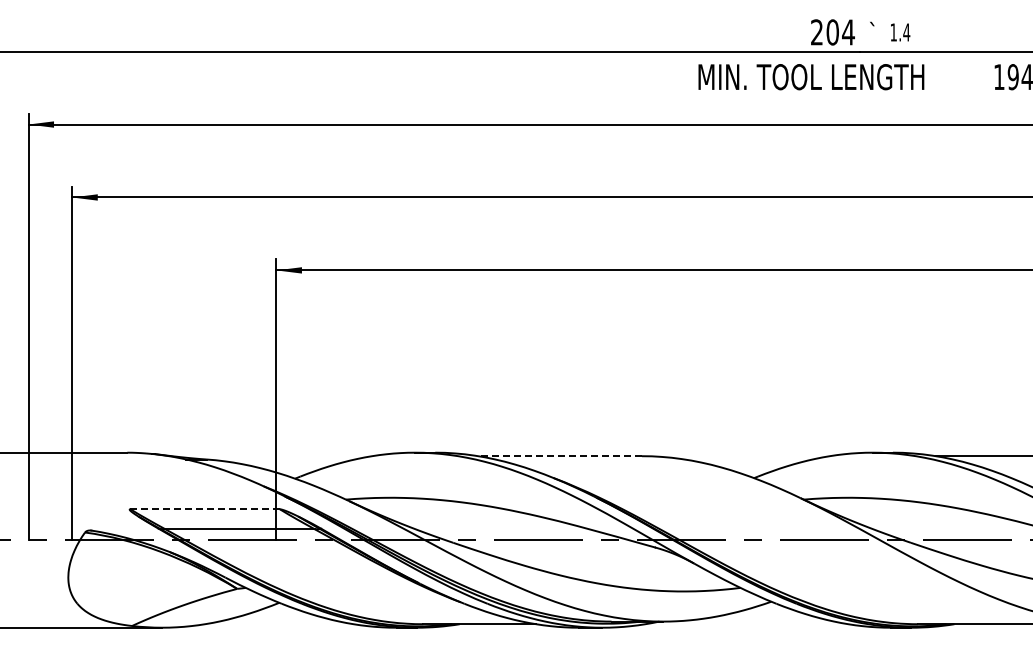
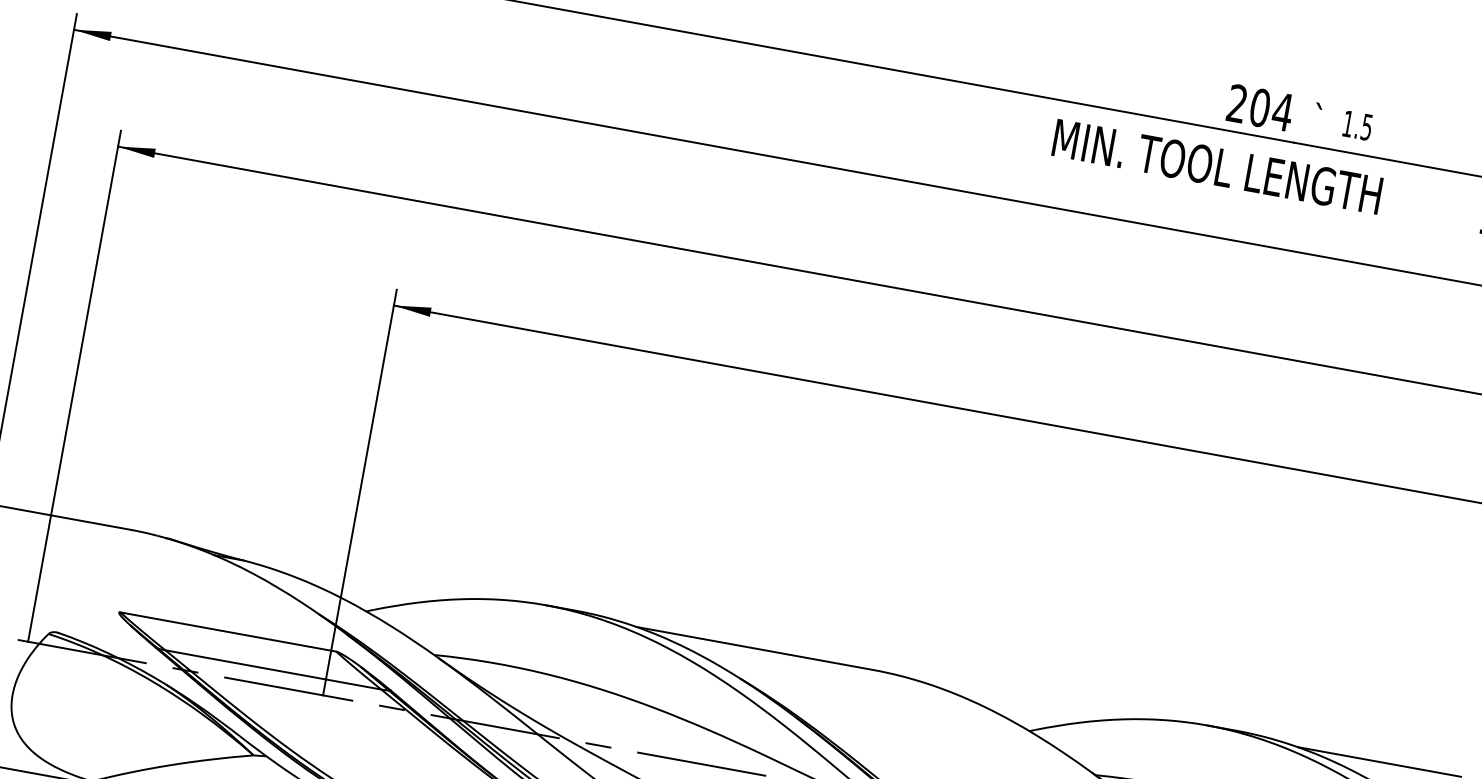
text: (906, 32) -> (1366, 127), 1.4 -> 1.5
line: (560, 456) -> (755, 649), dashed -> solid
line: (205, 509) -> (228, 632), dashed -> solid

